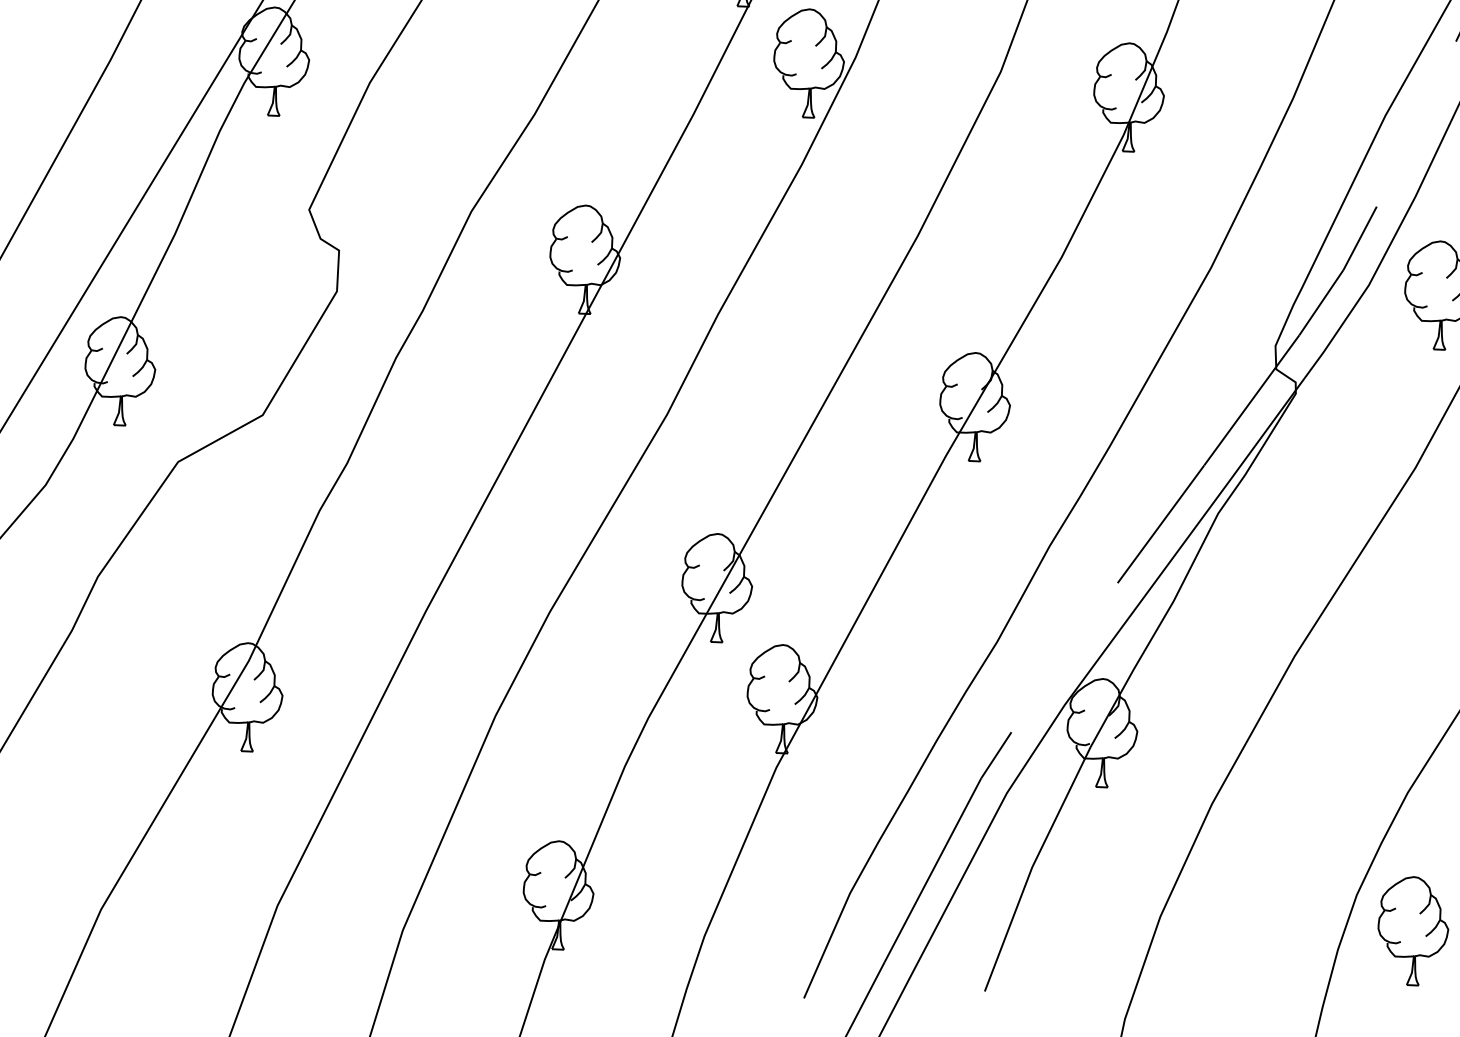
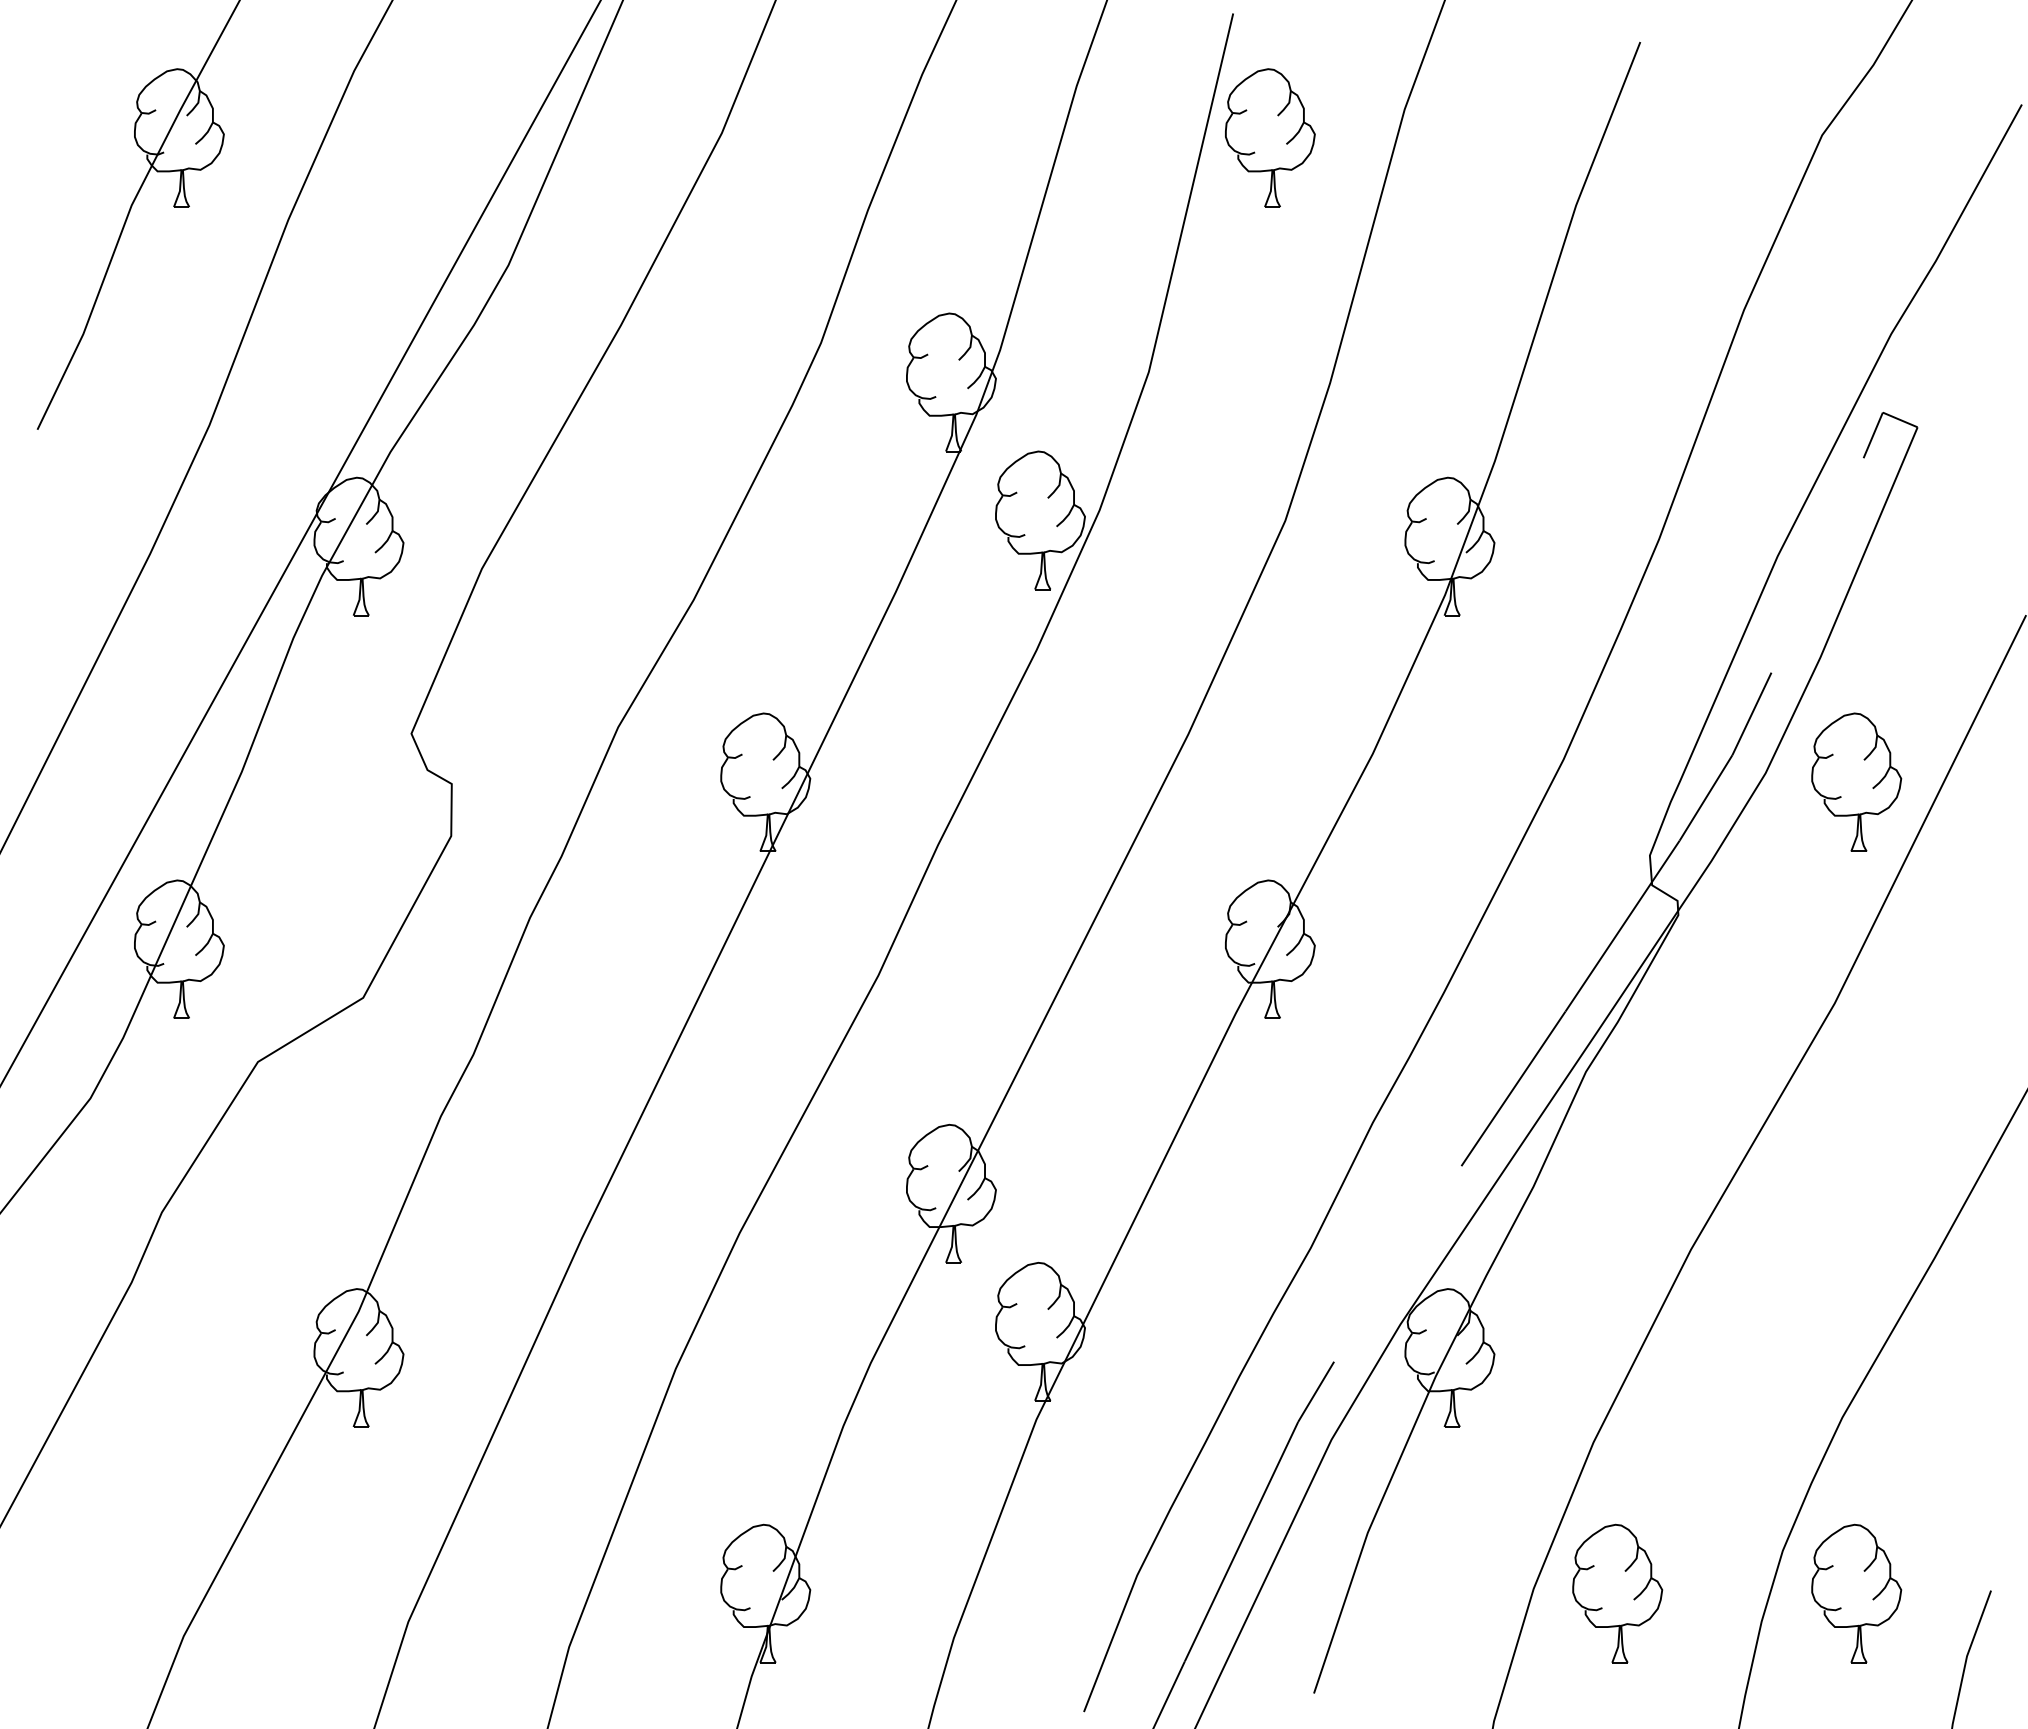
part: (1225, 923) -> (1617, 1593), added

